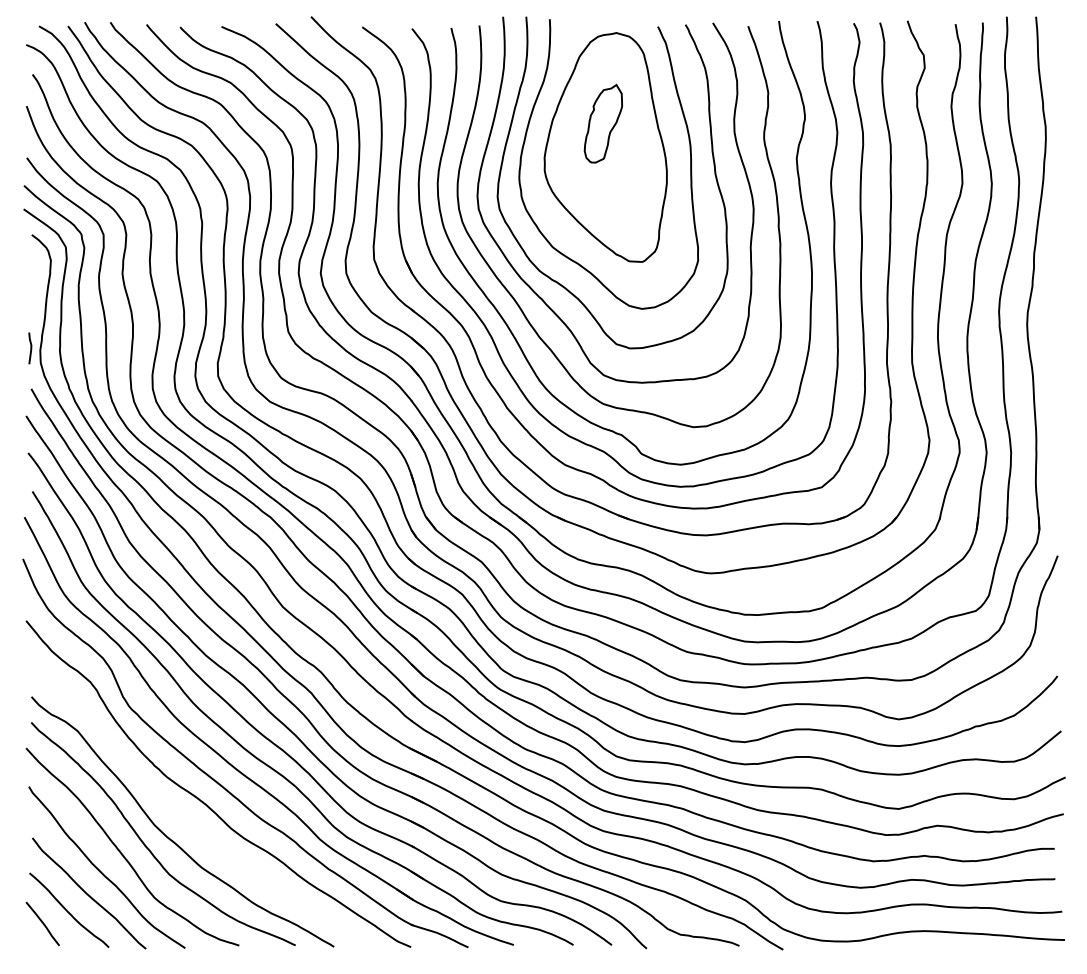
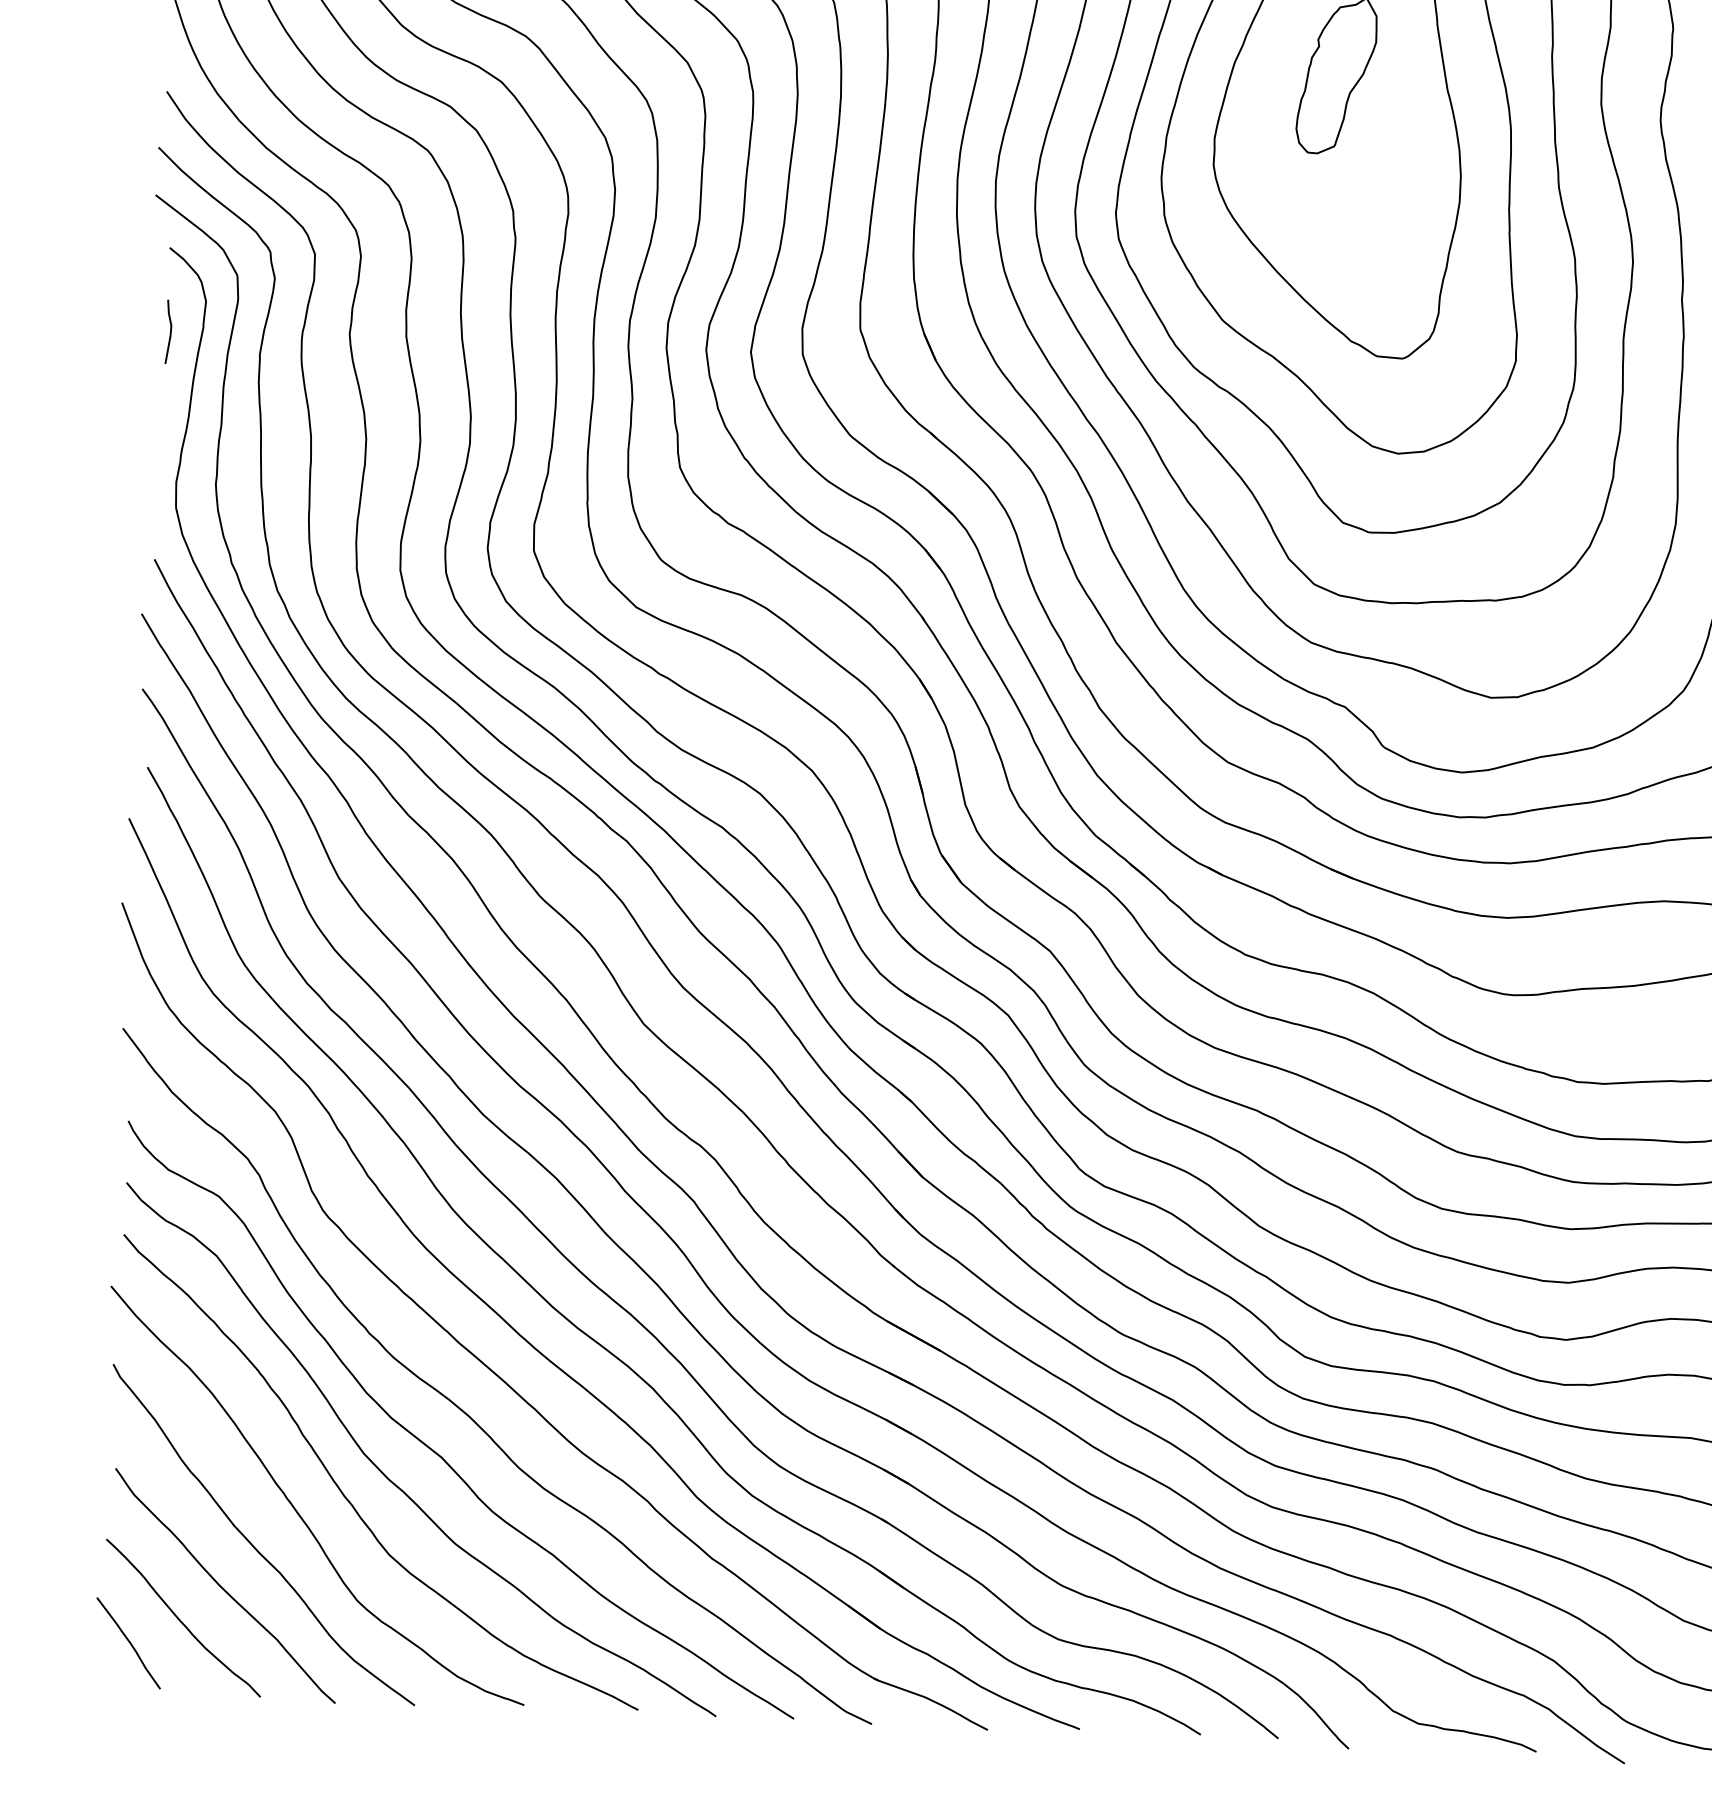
line: (30, 348) -> (169, 332), moved
curve: (189, 821) -> (434, 1449), added

